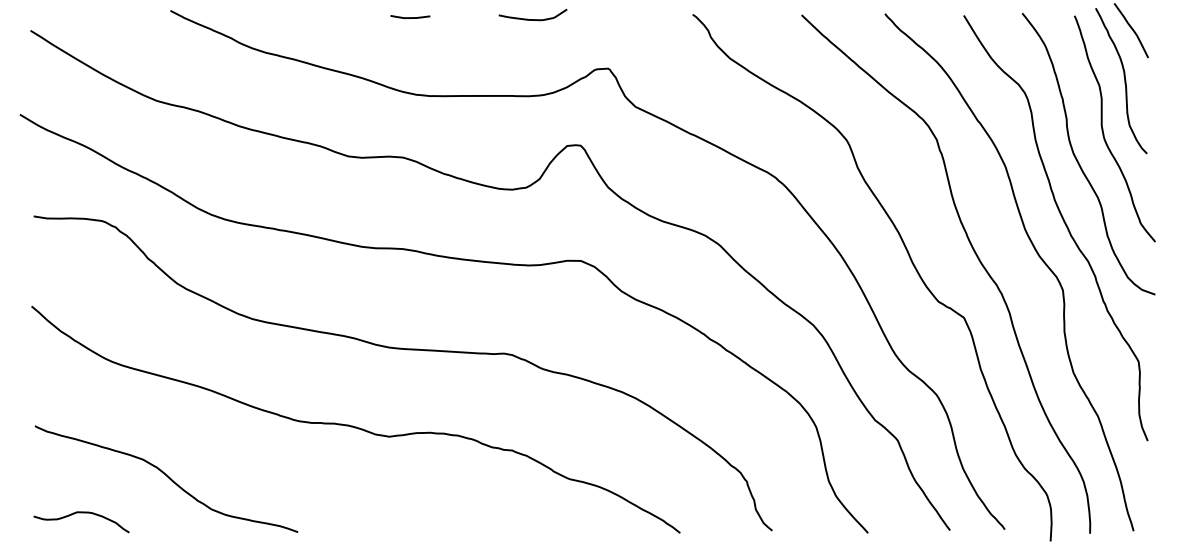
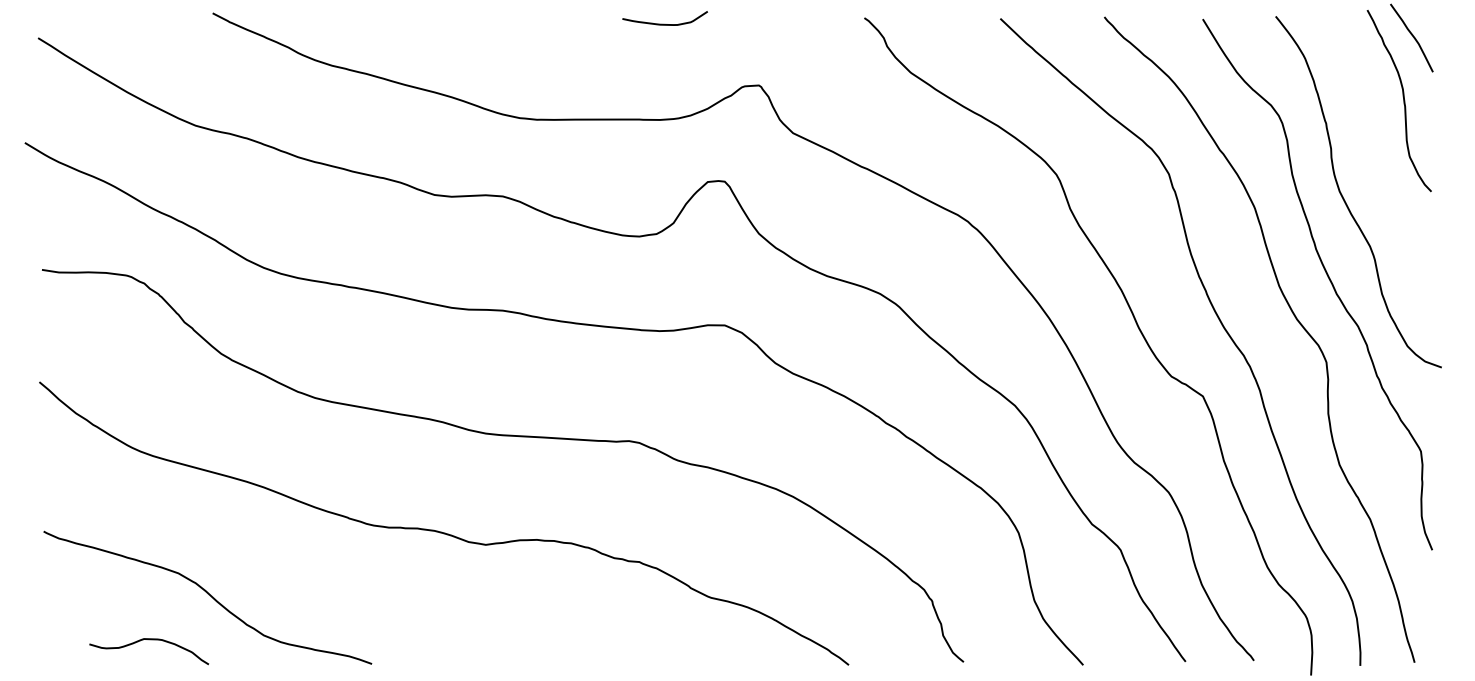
line: (410, 17) -> (512, 21), removed
curve: (1103, 128) -> (1377, 160), removed
curve: (81, 513) -> (149, 640), moved

